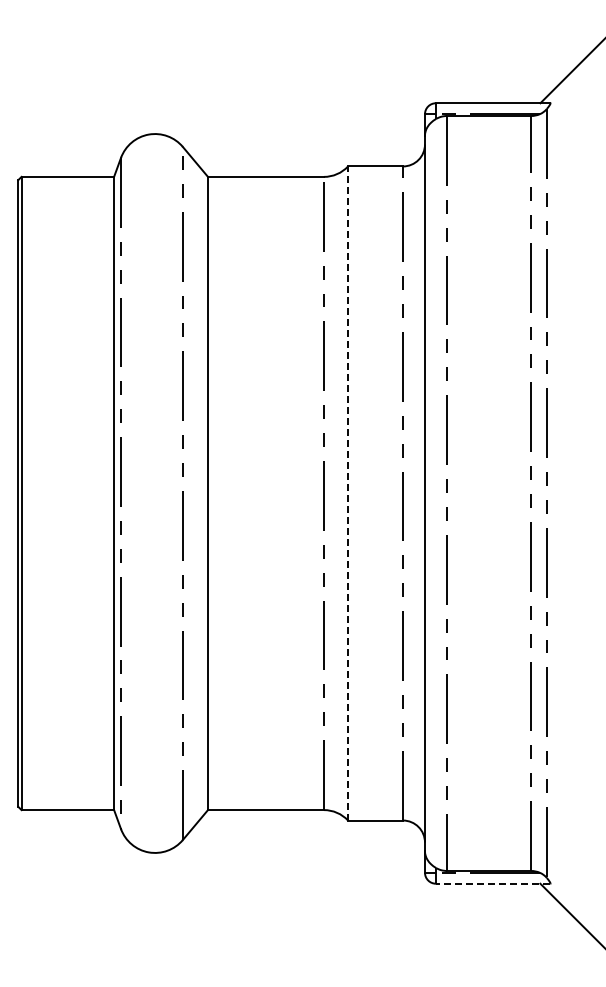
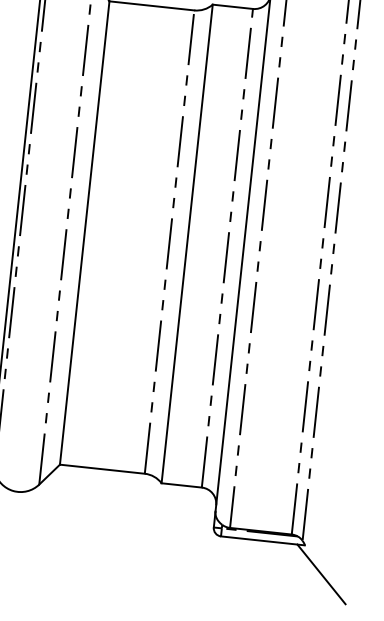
line: (348, 493) -> (187, 244), dashed -> solid
line: (492, 883) -> (262, 540), dashed -> solid

